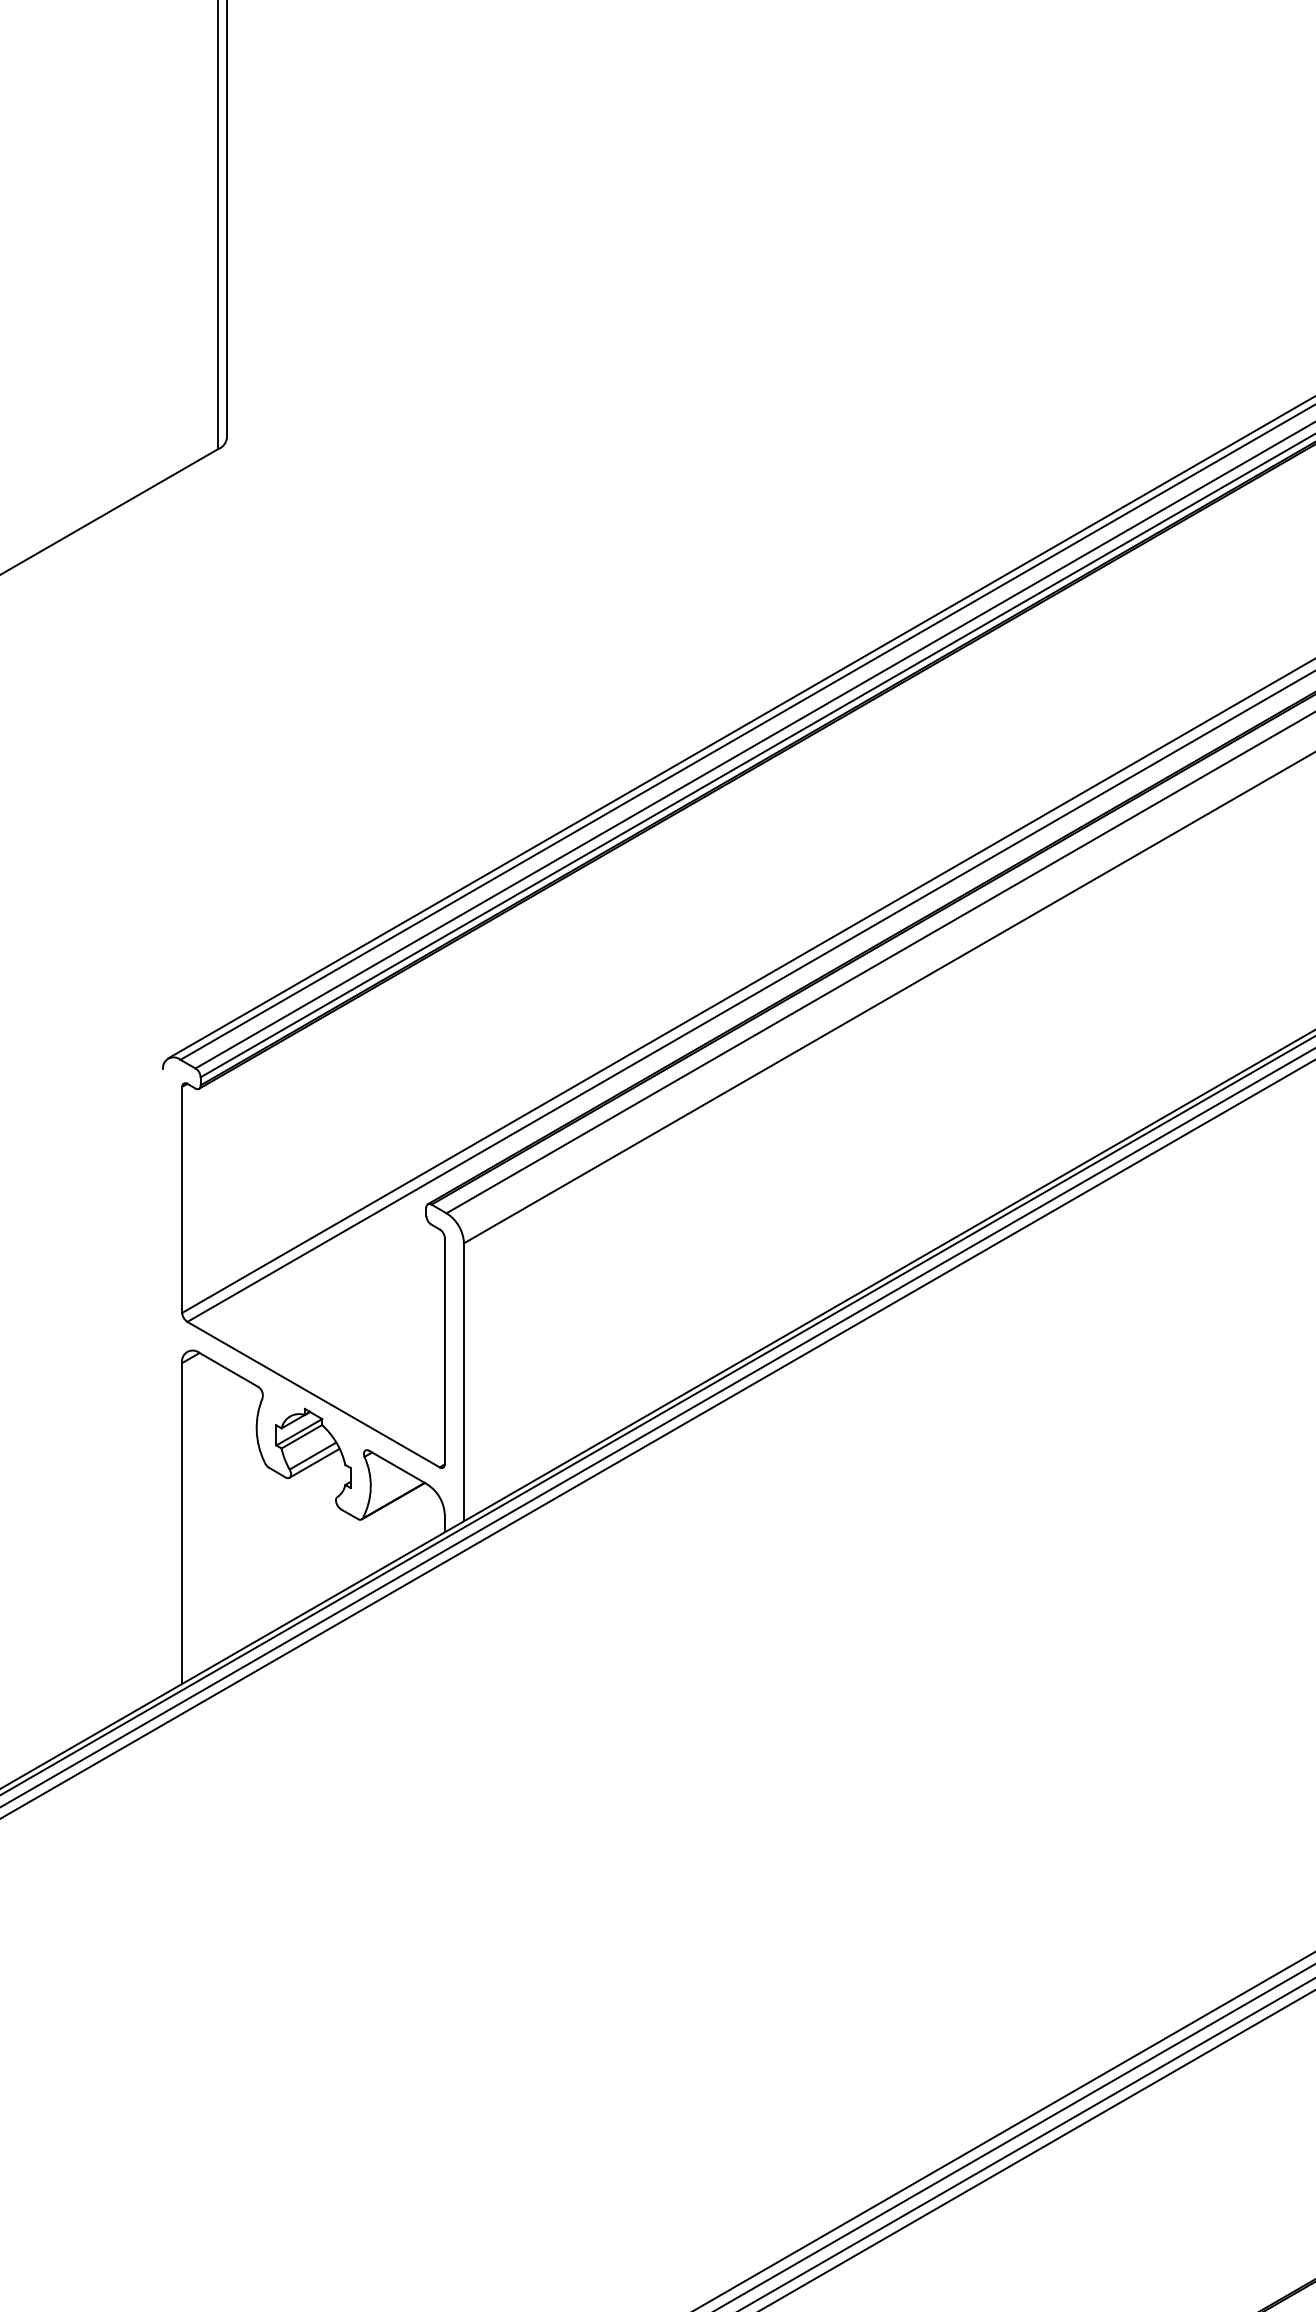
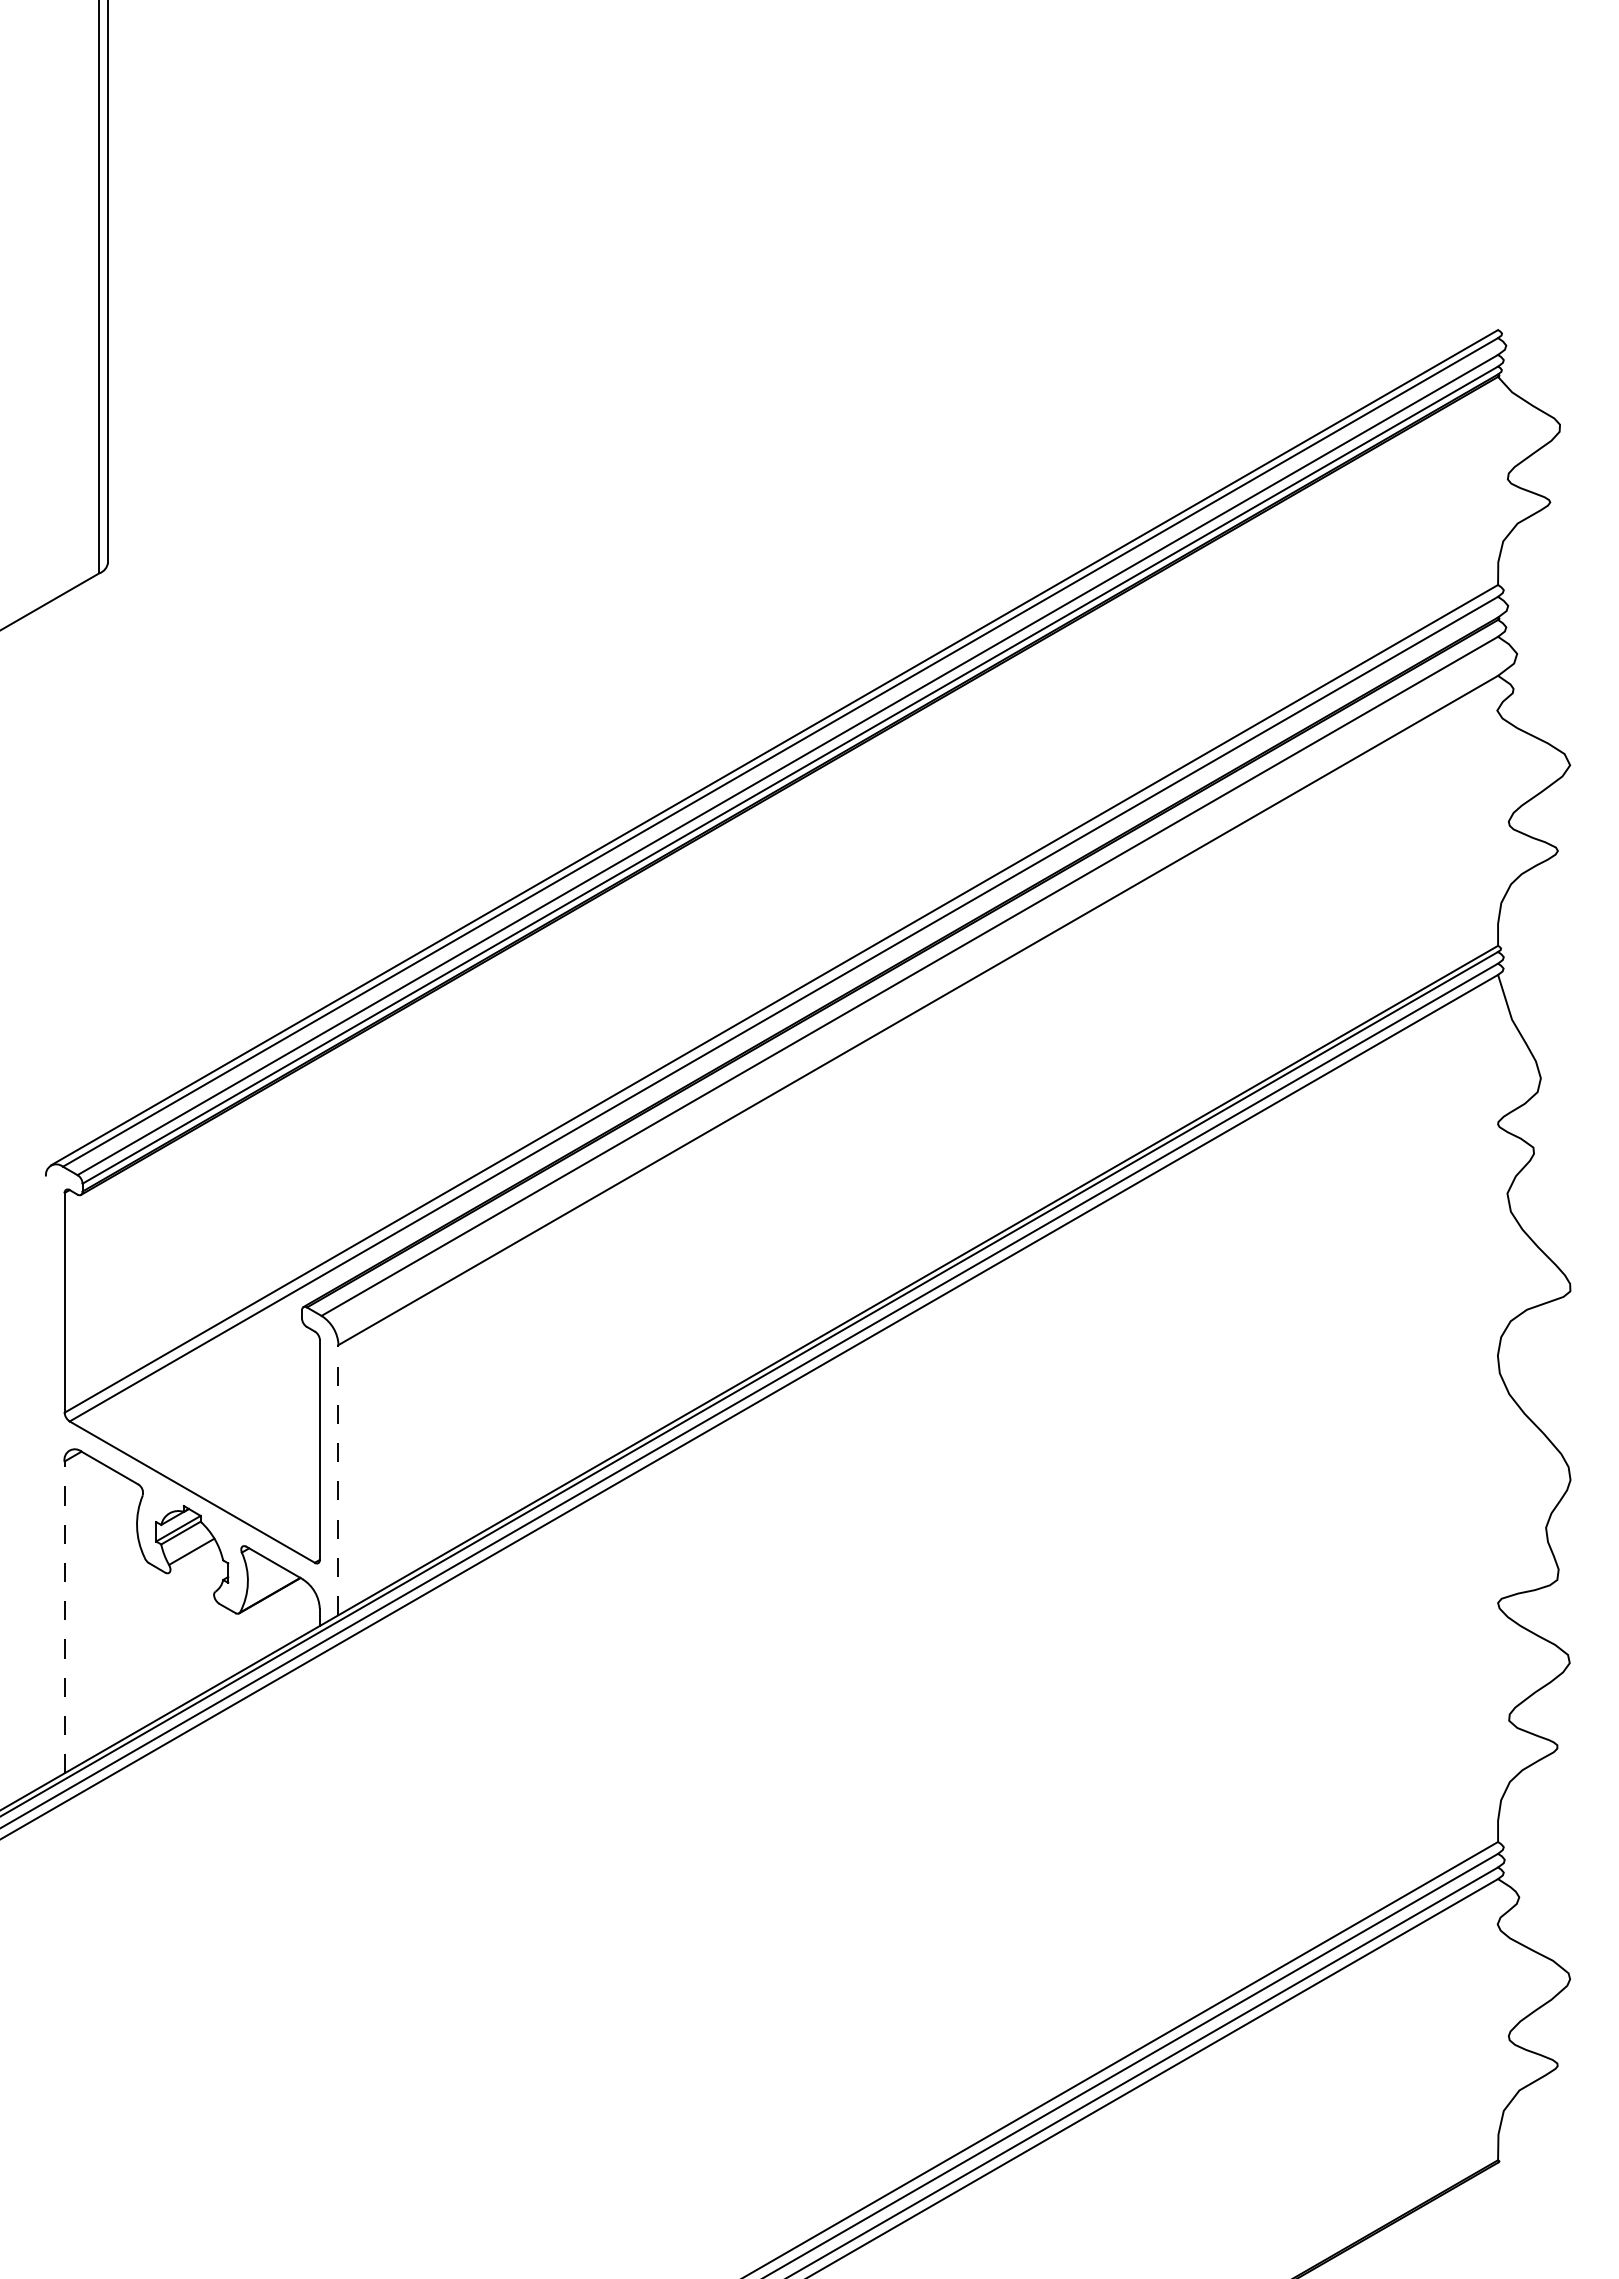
line: (463, 1381) -> (338, 1479), solid -> dashed
line: (313, 1462) -> (192, 1558), removed
line: (182, 1523) -> (64, 1617), solid -> dashed

